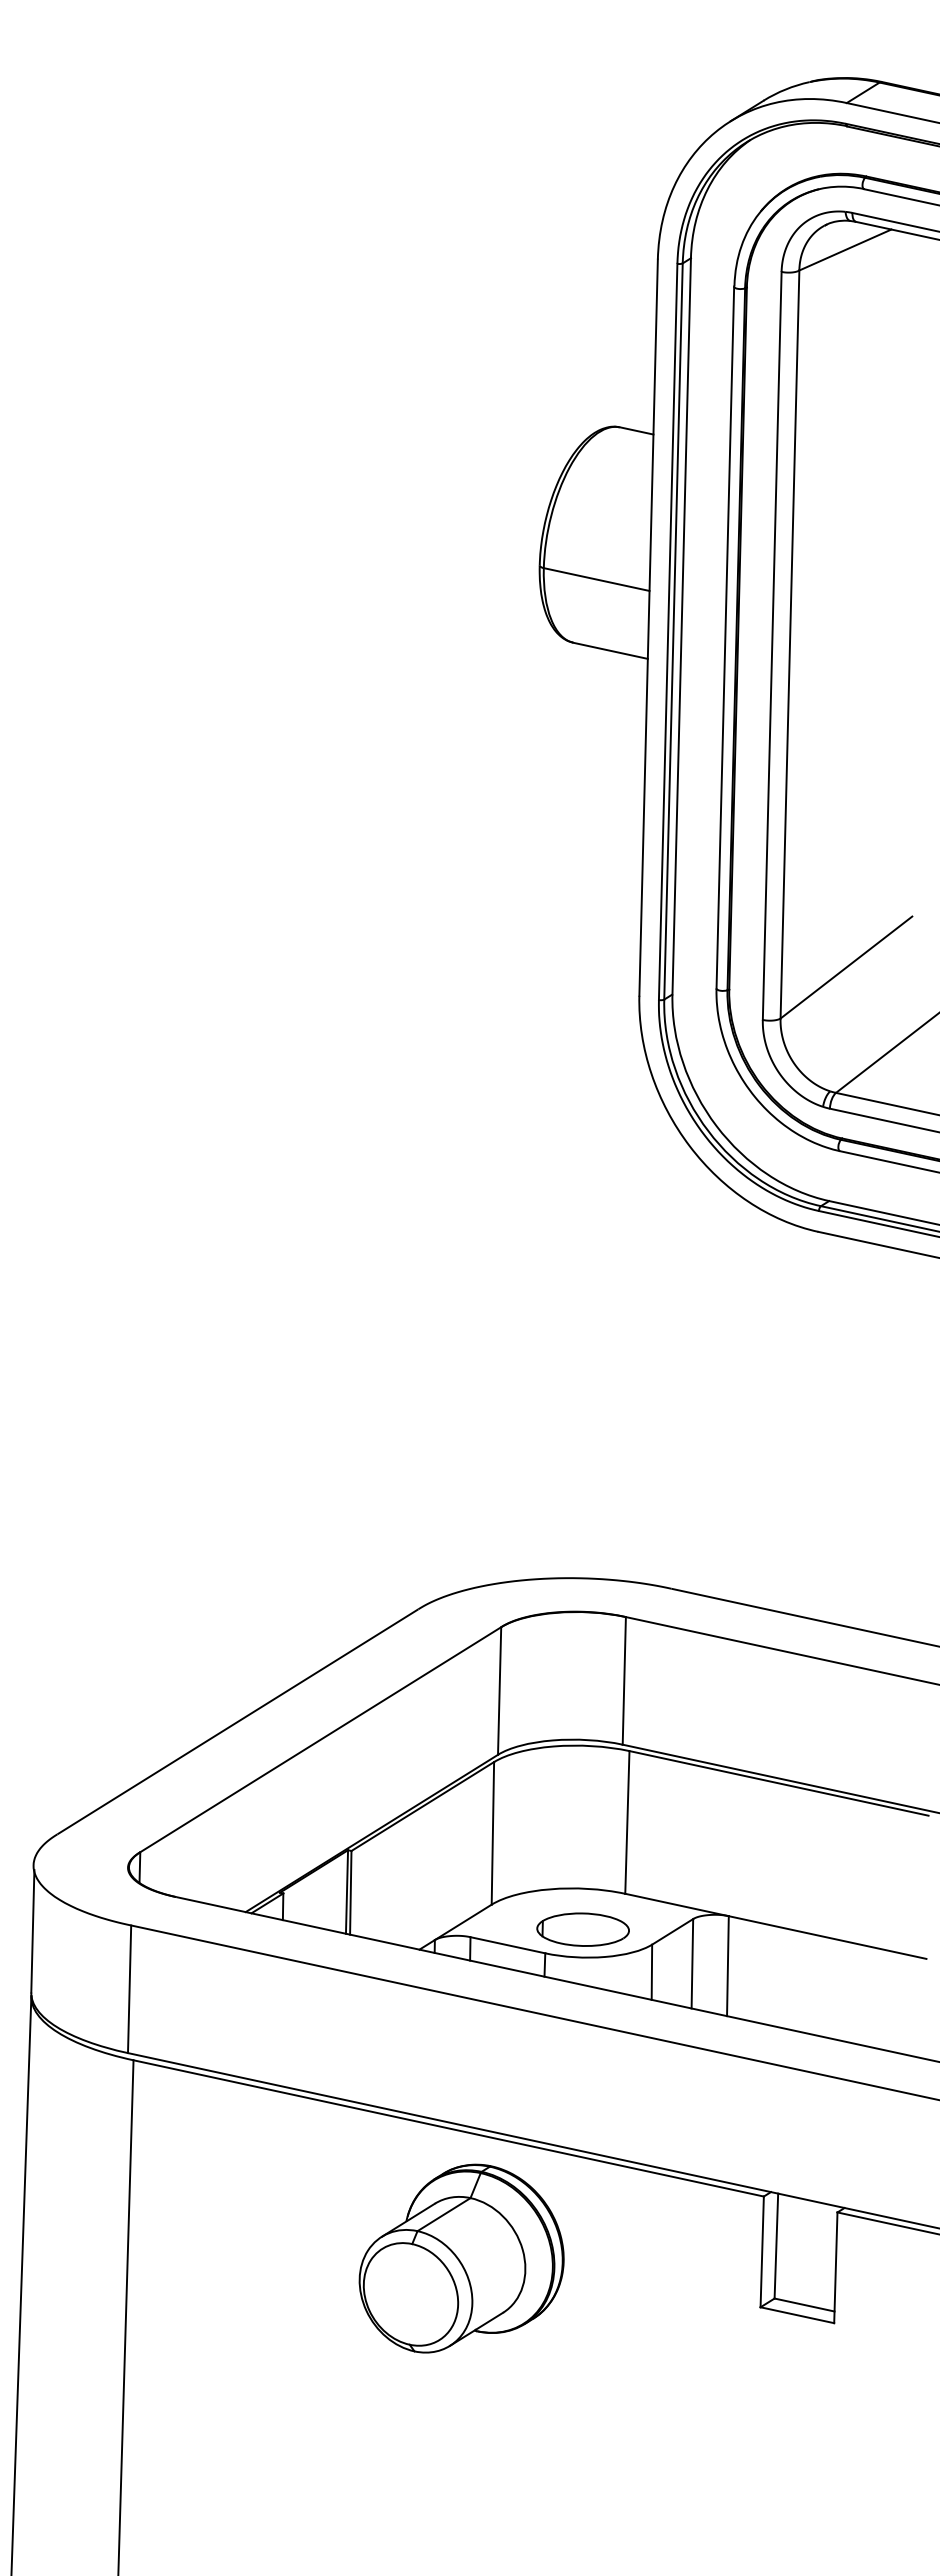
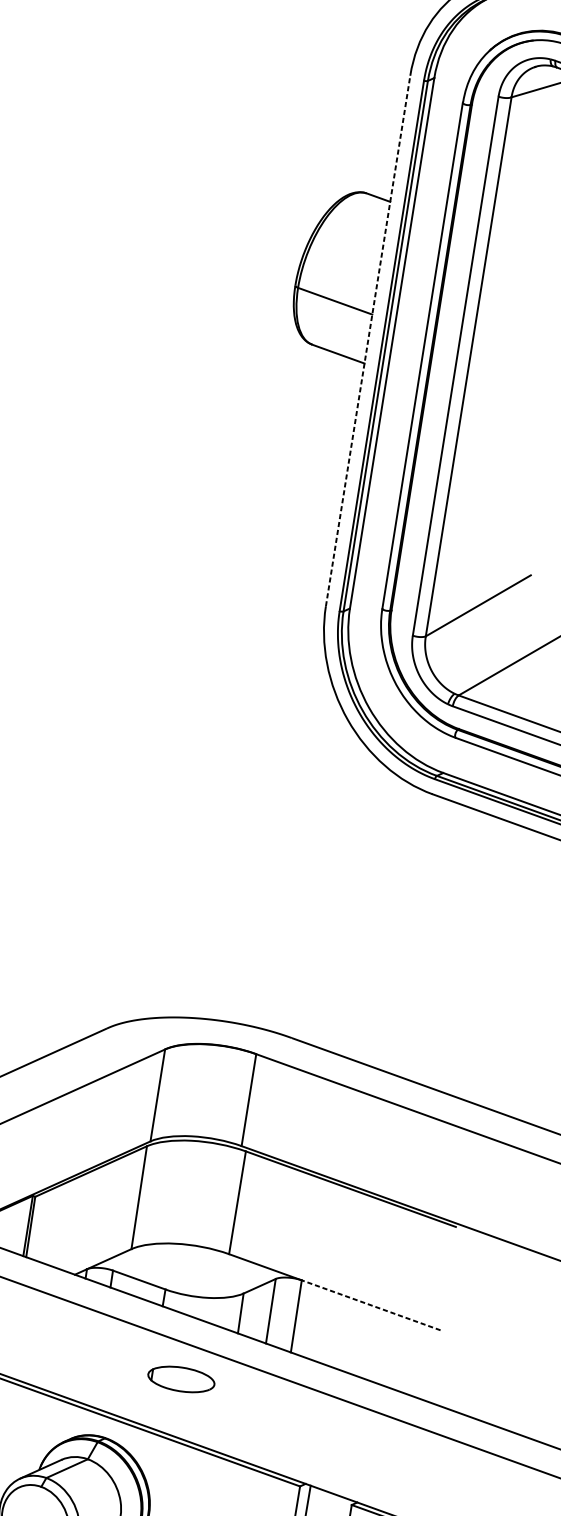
line: (648, 627) -> (368, 340), solid -> dashed
part: (582, 1929) -> (180, 1379), moved
line: (827, 1937) -> (371, 1305), solid -> dashed

